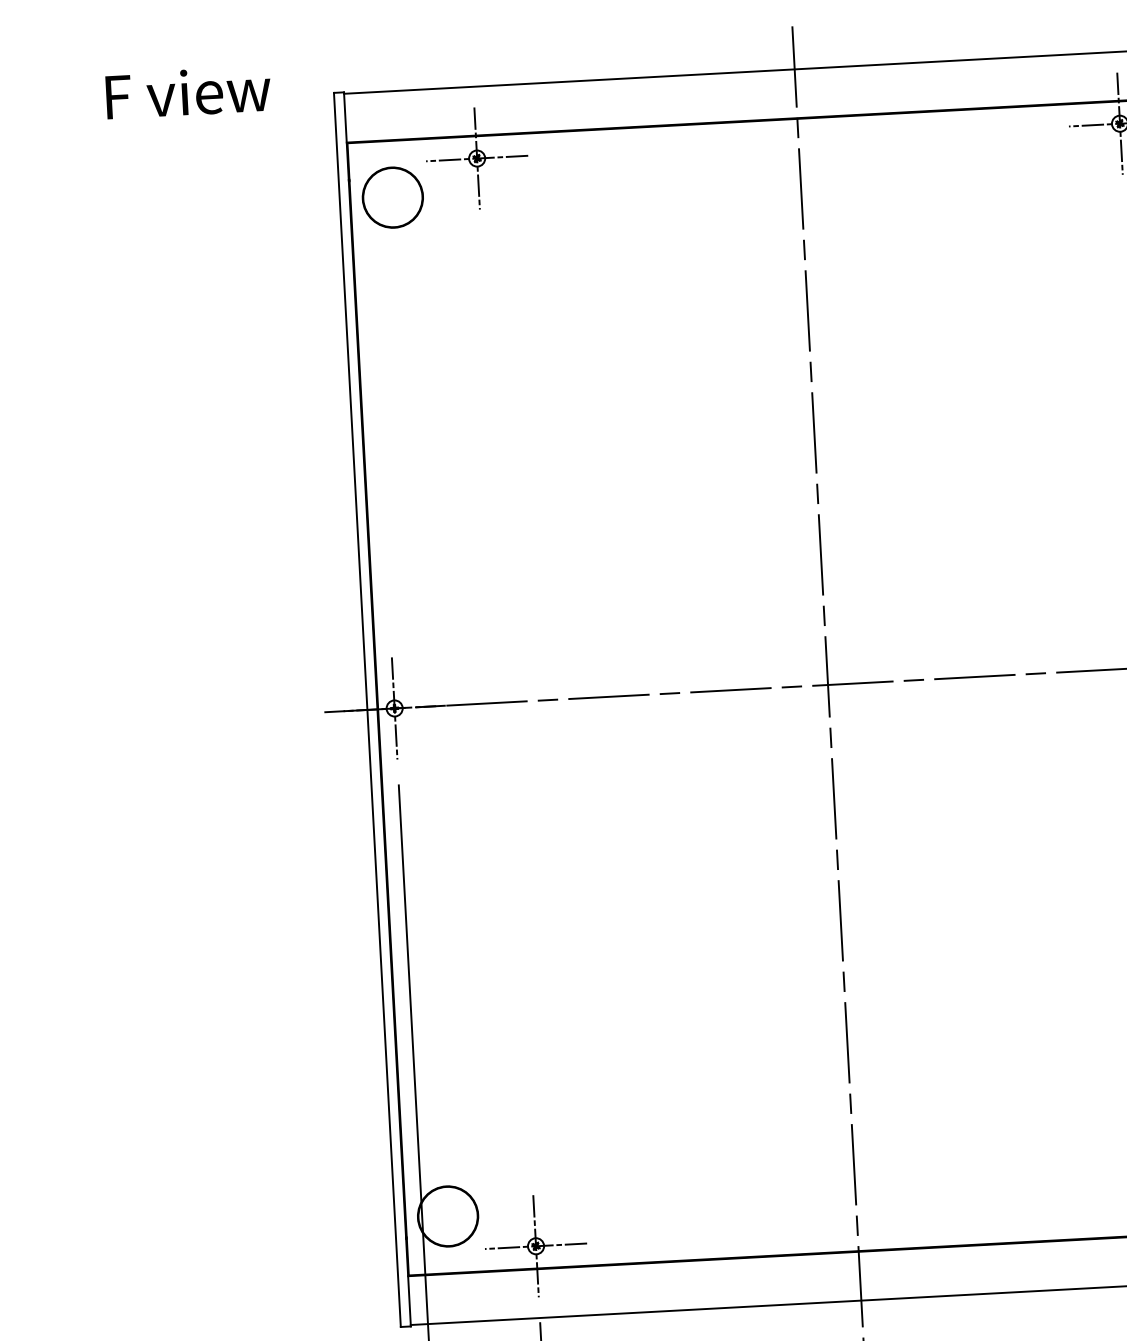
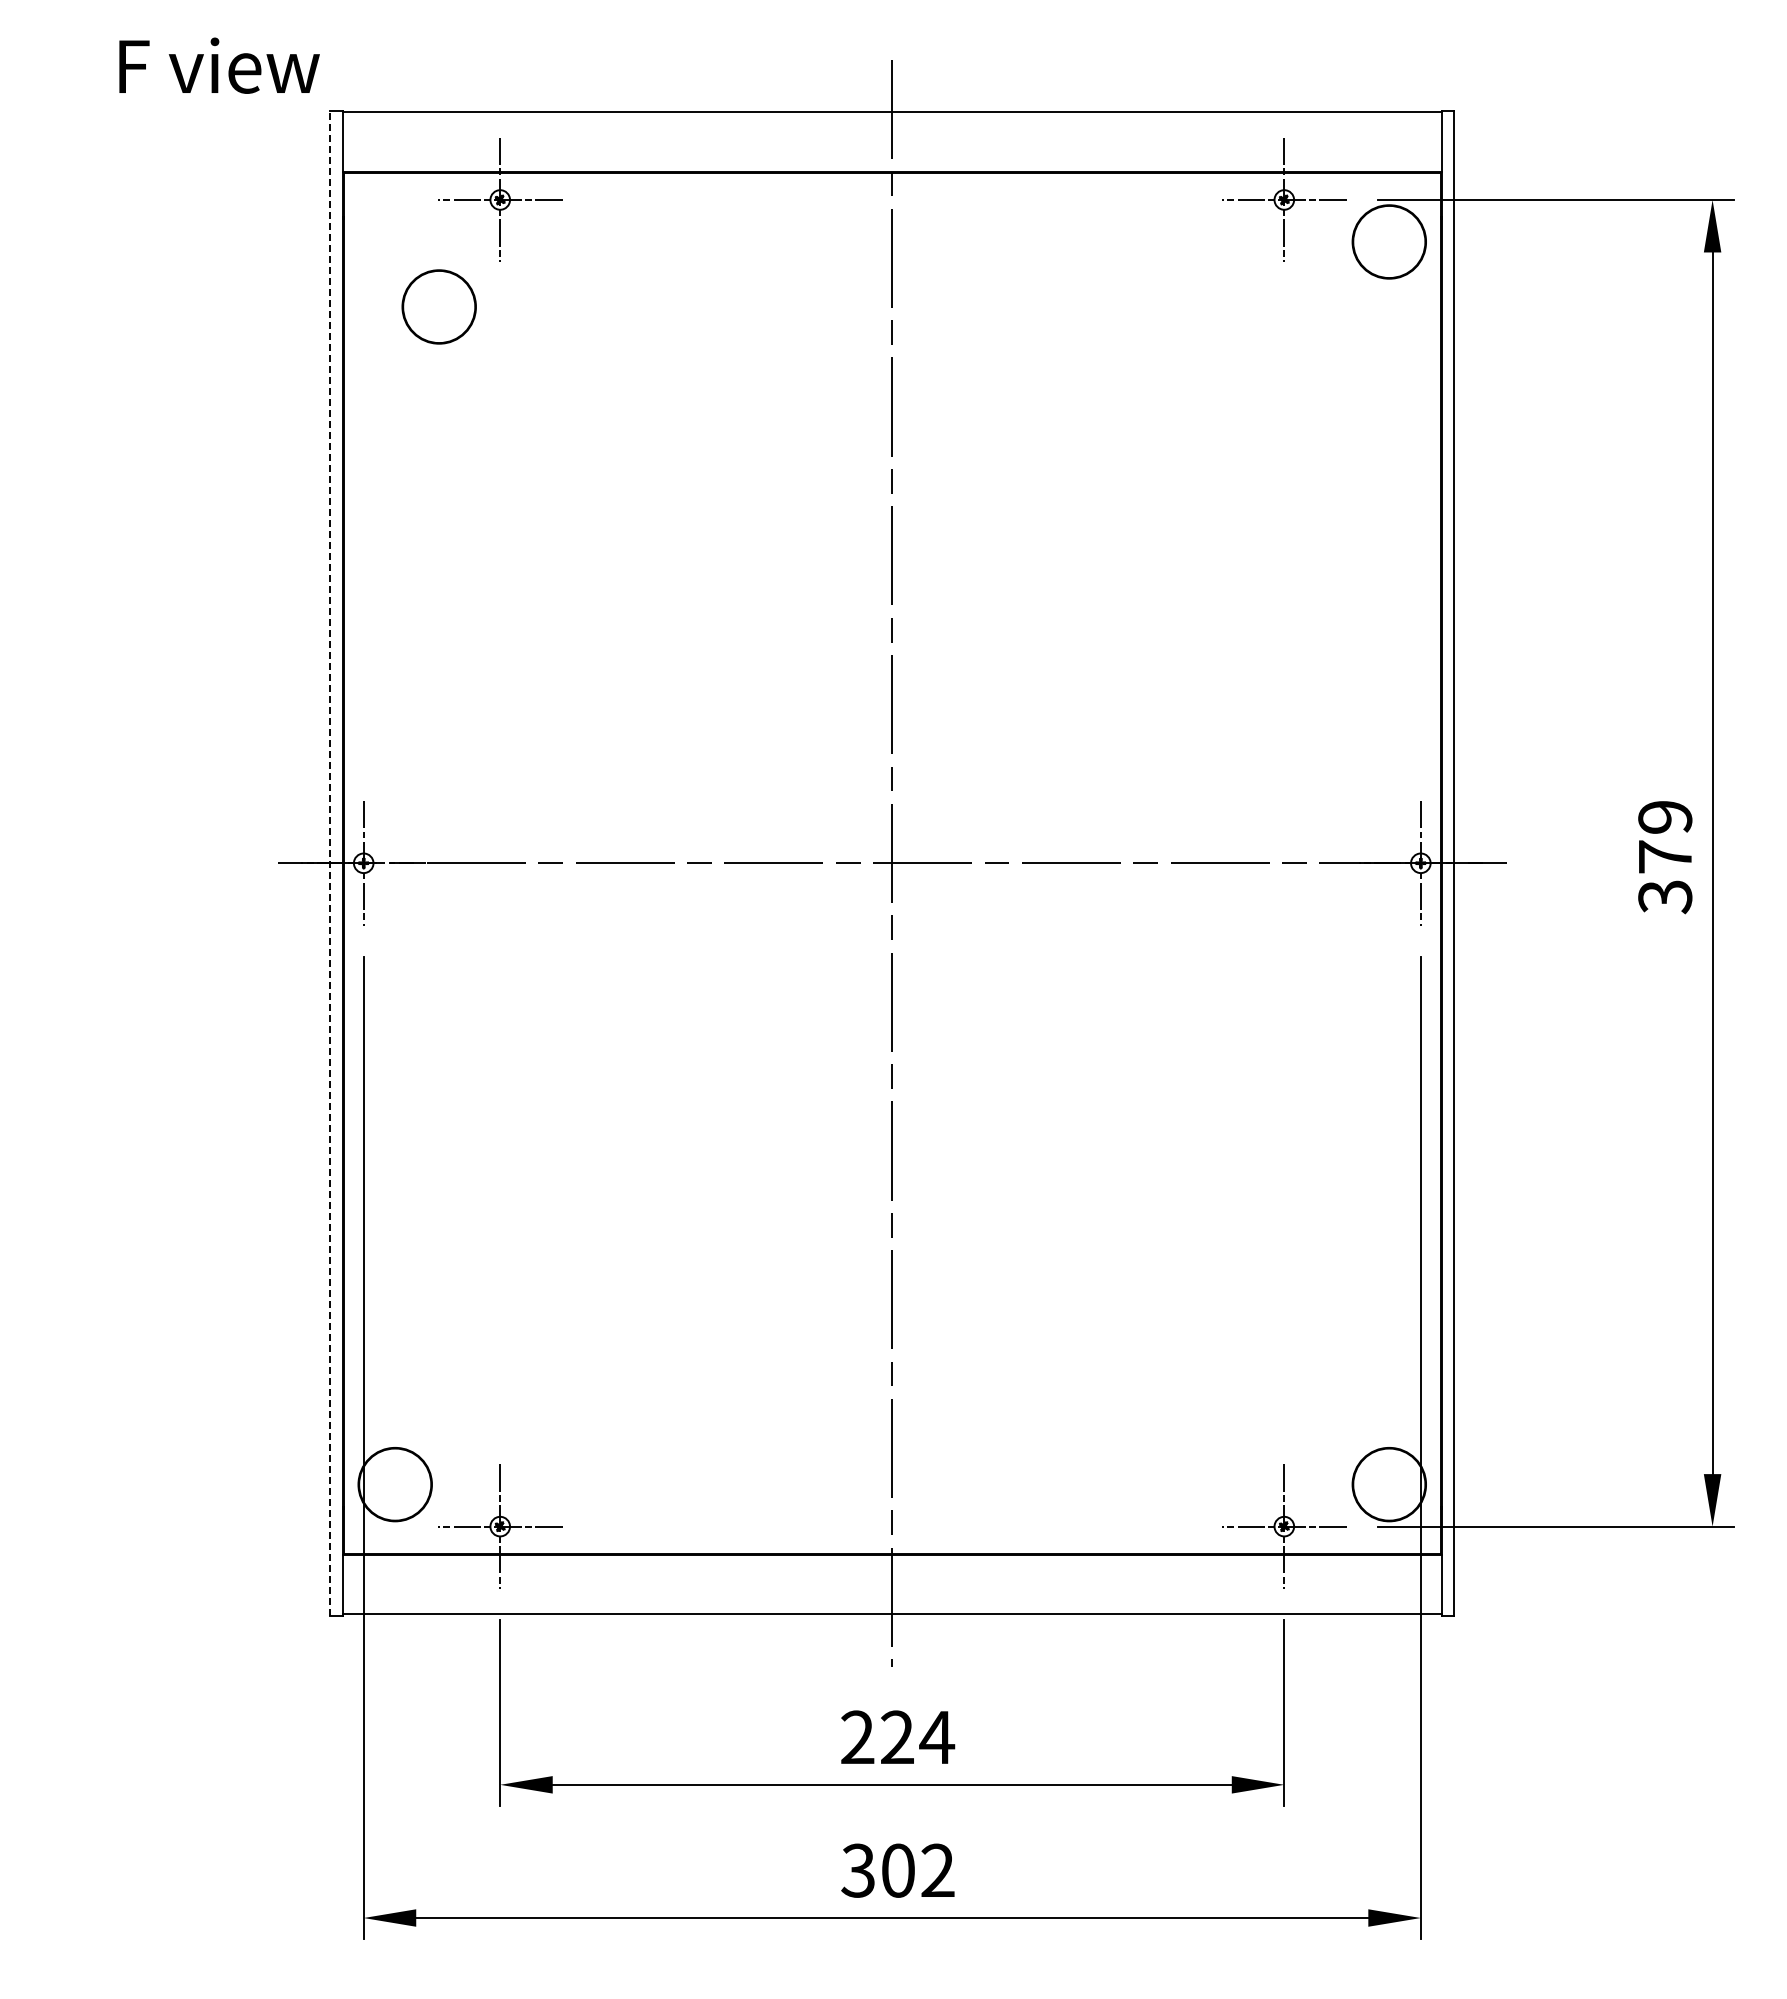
text: (188, 92) -> (219, 65), moved
circle: (392, 197) -> (438, 306), moved
line: (367, 710) -> (330, 863), solid -> dashed

